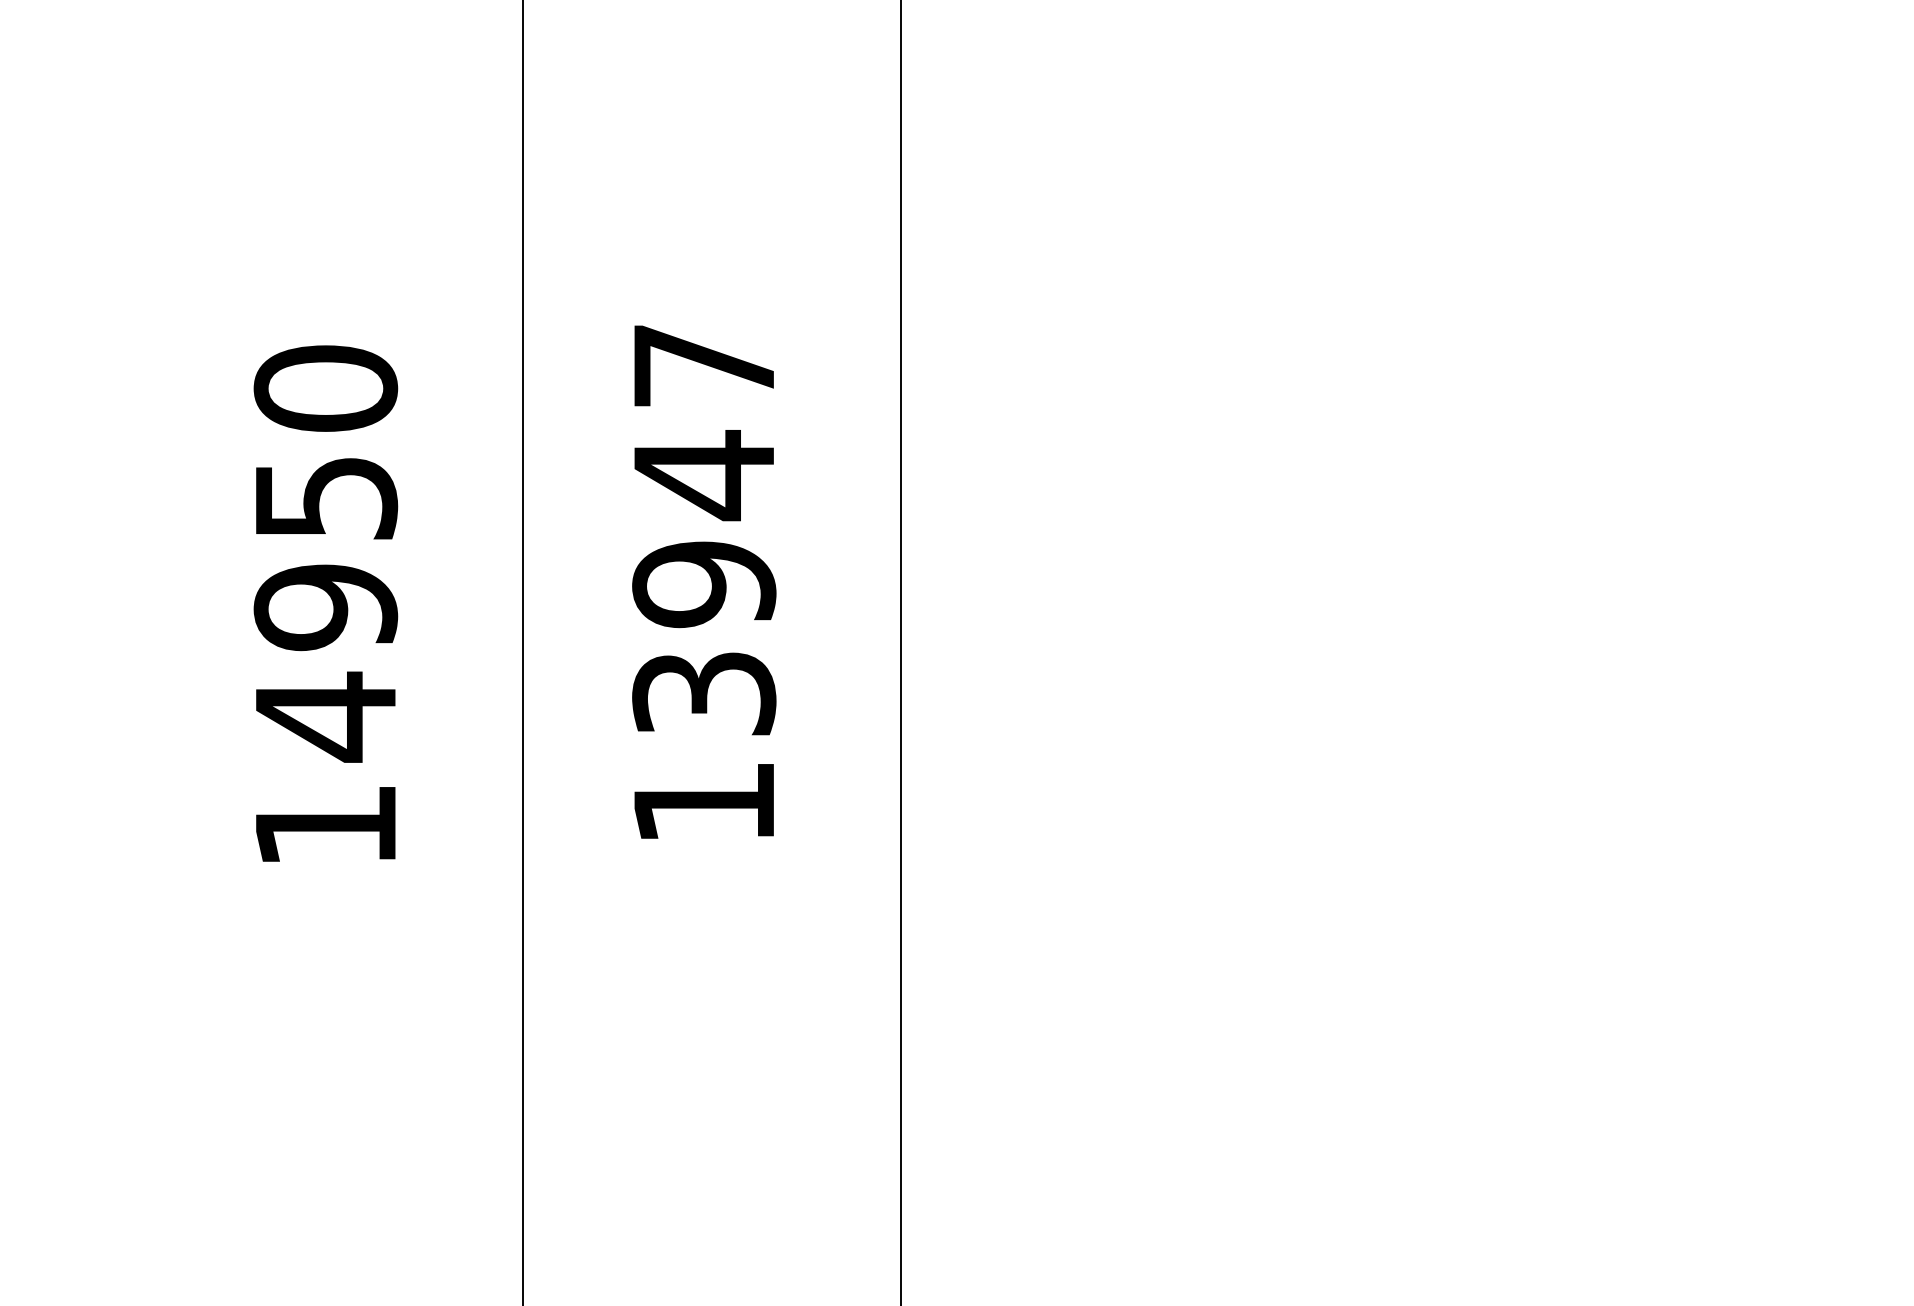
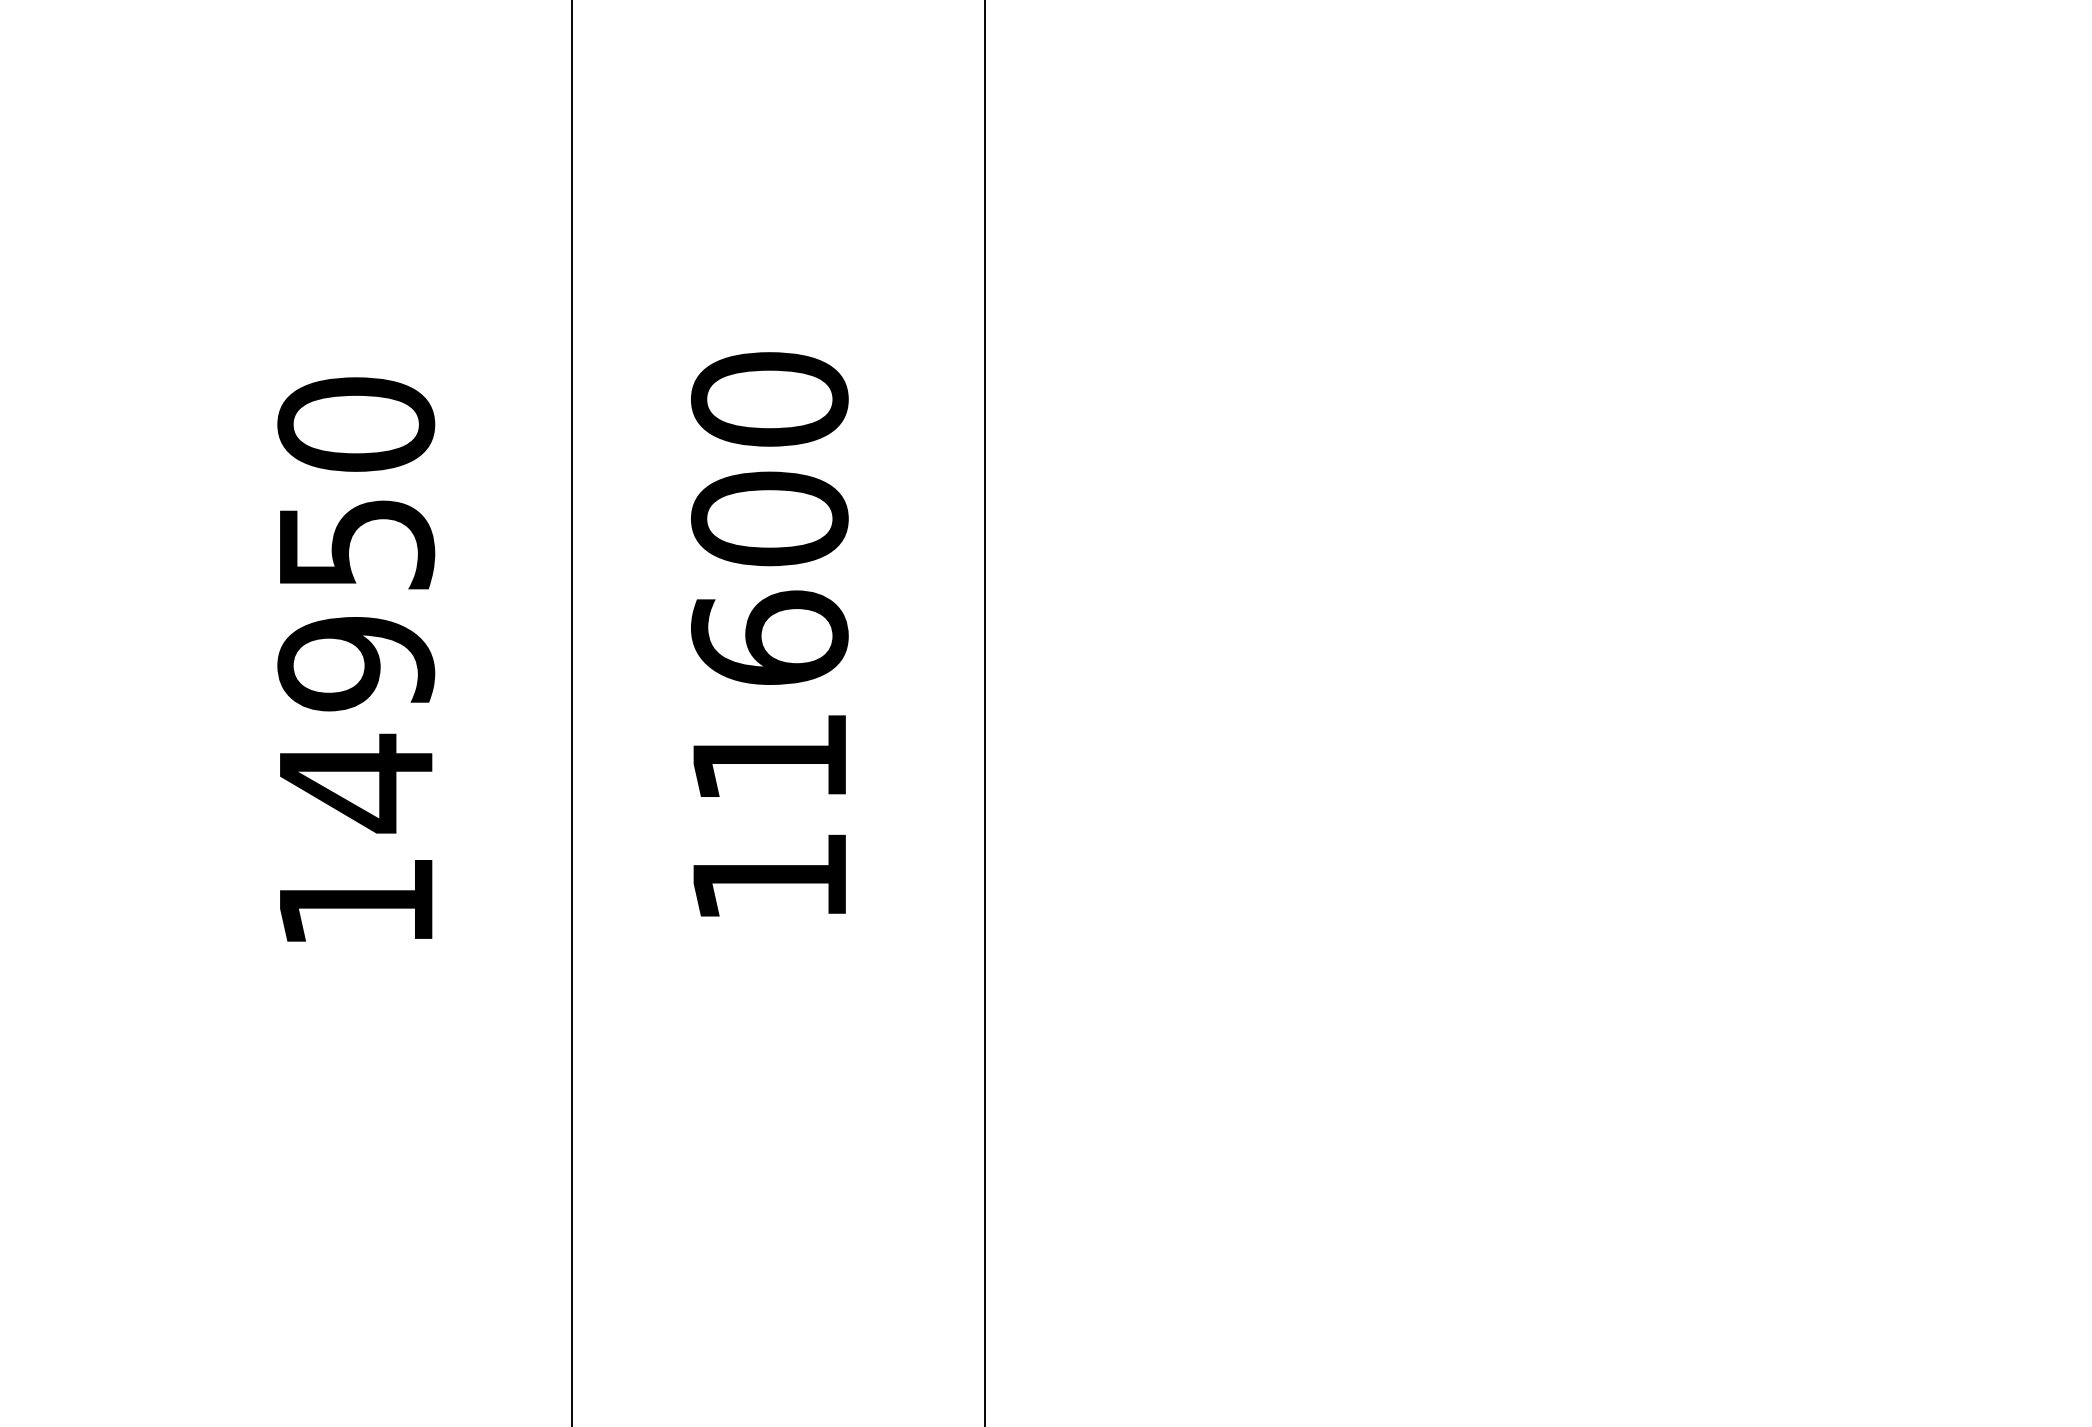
text: (704, 528) -> (770, 577), 13947 -> 11600

